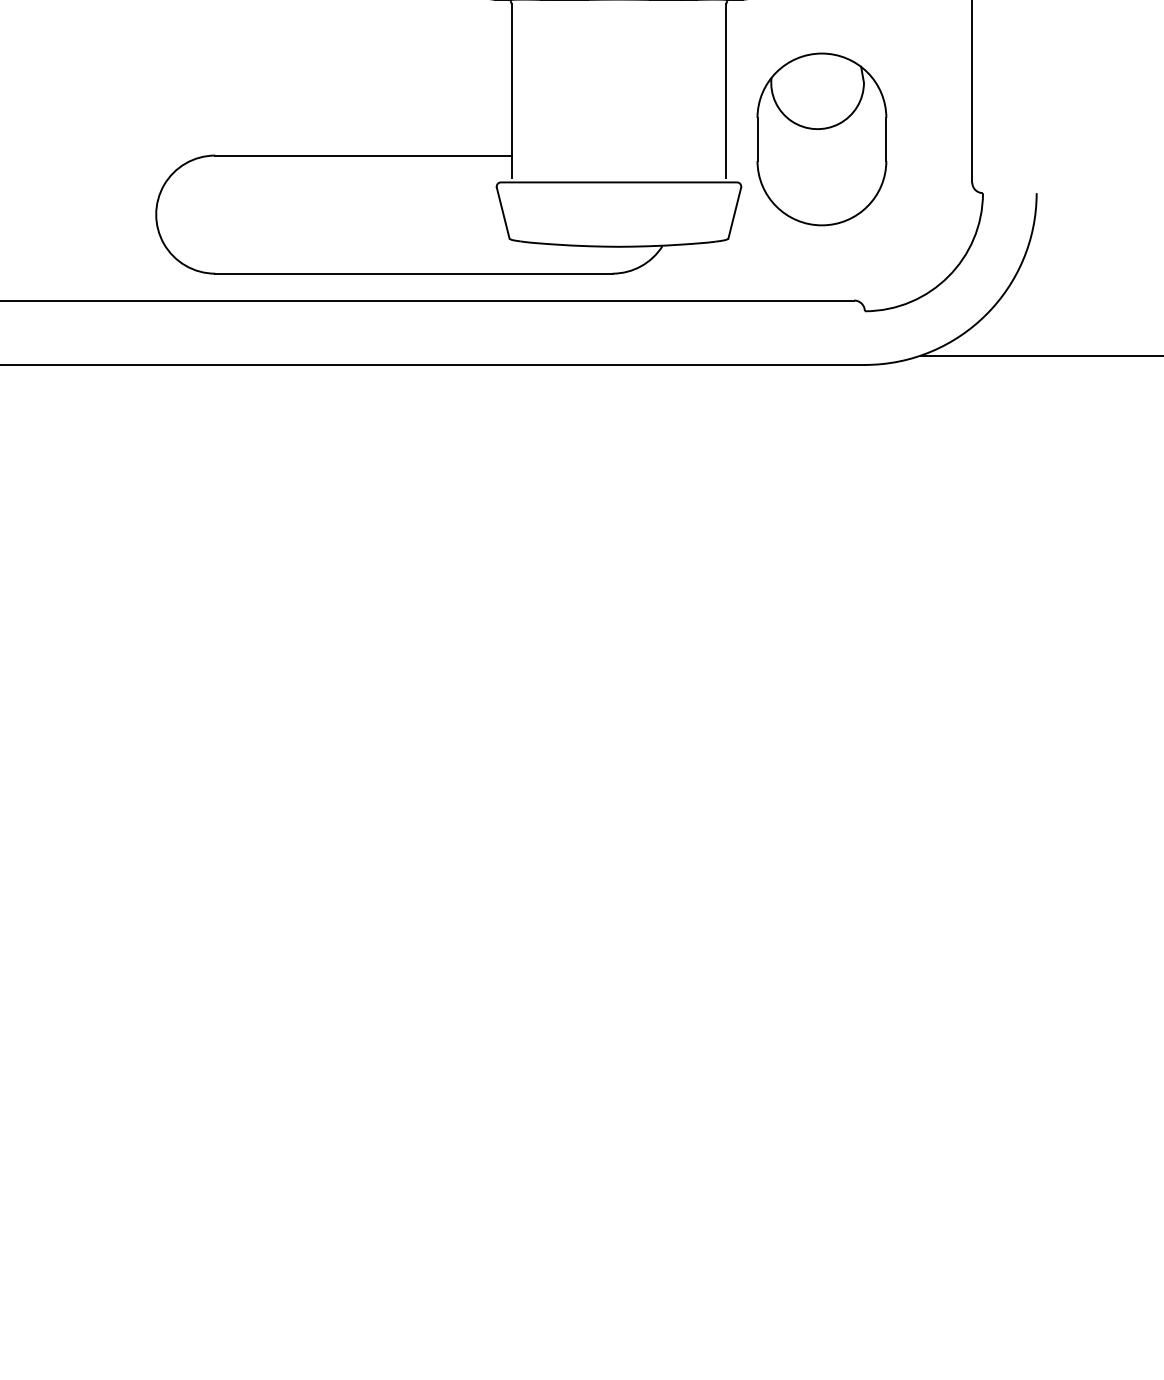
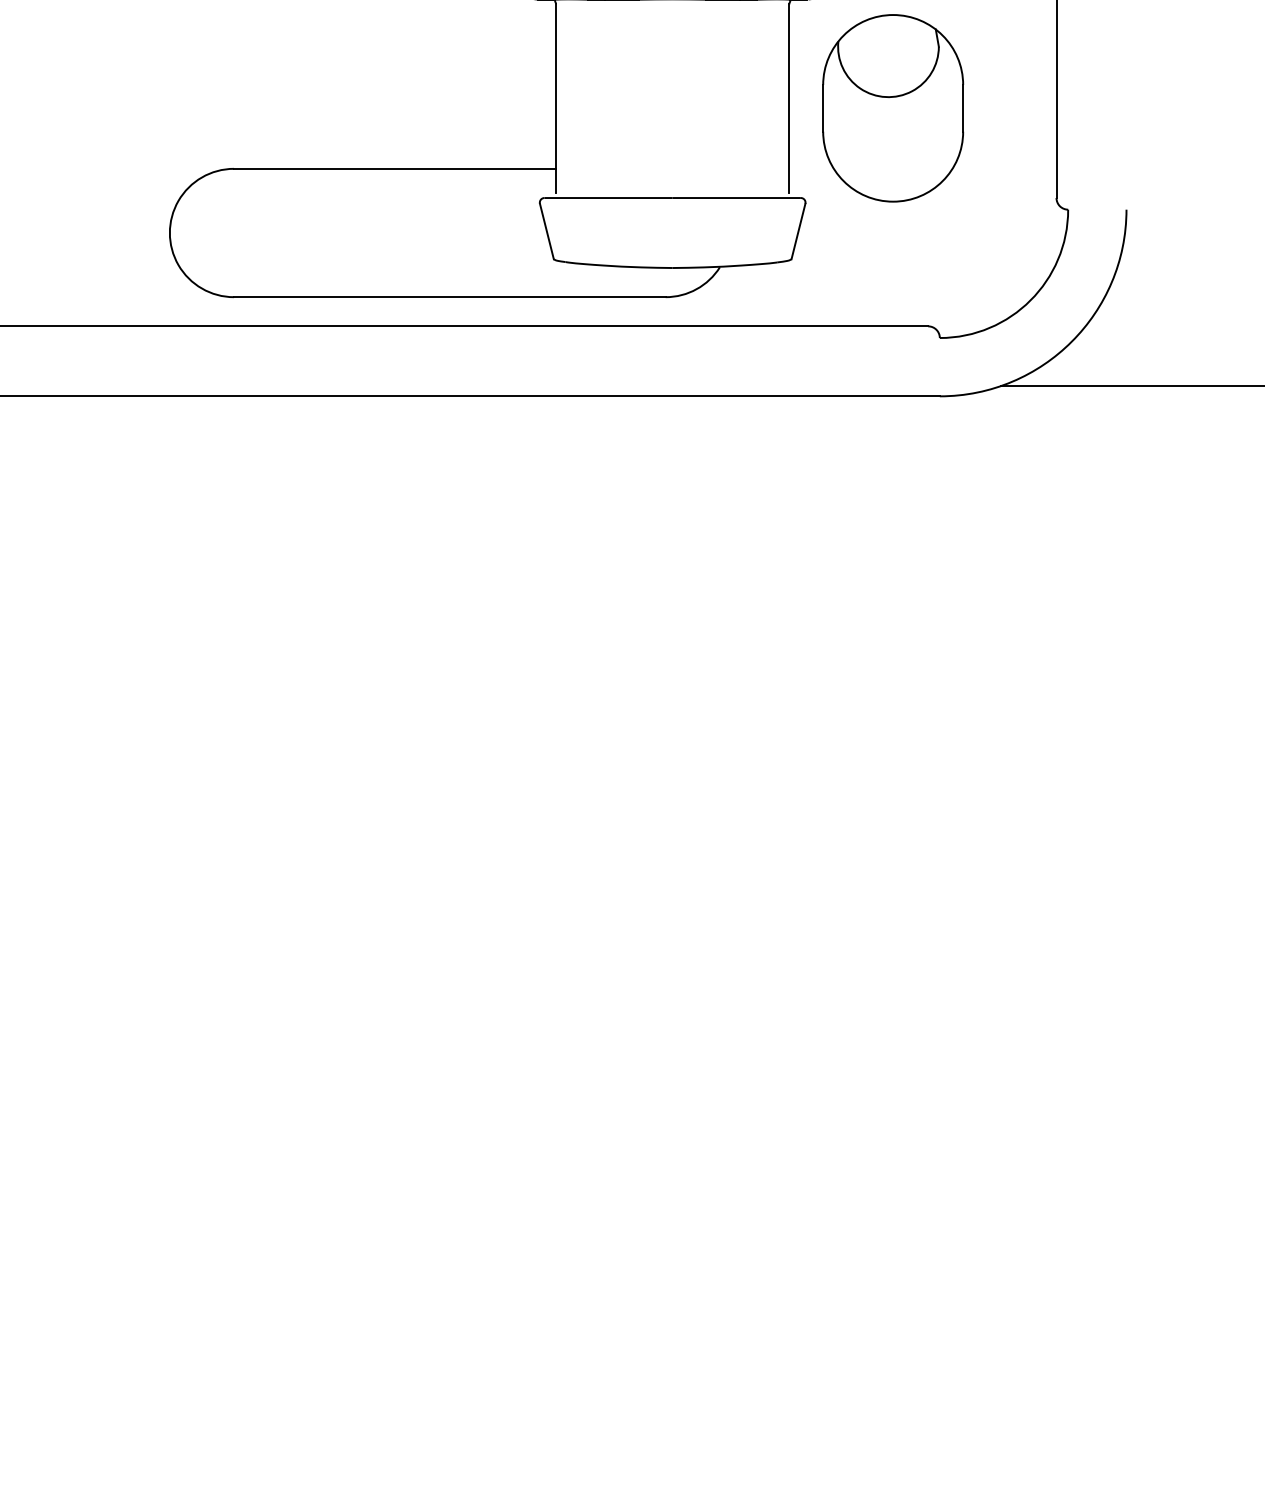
part: (822, 139) -> (893, 108), moved

